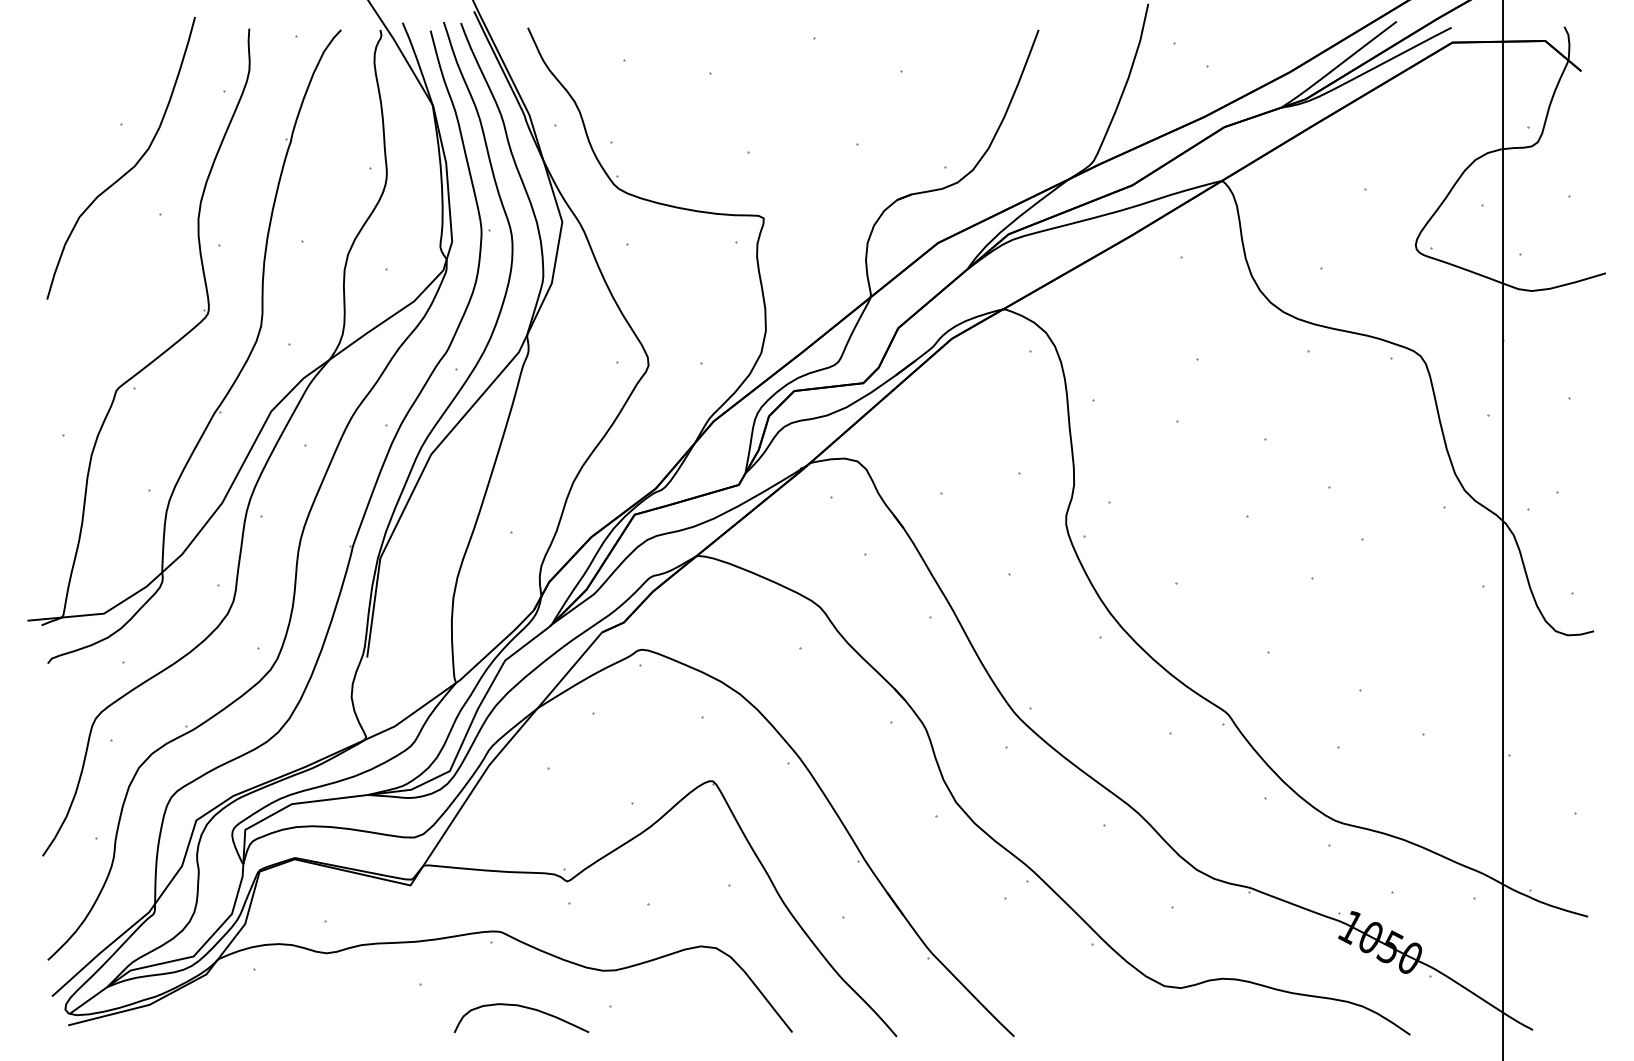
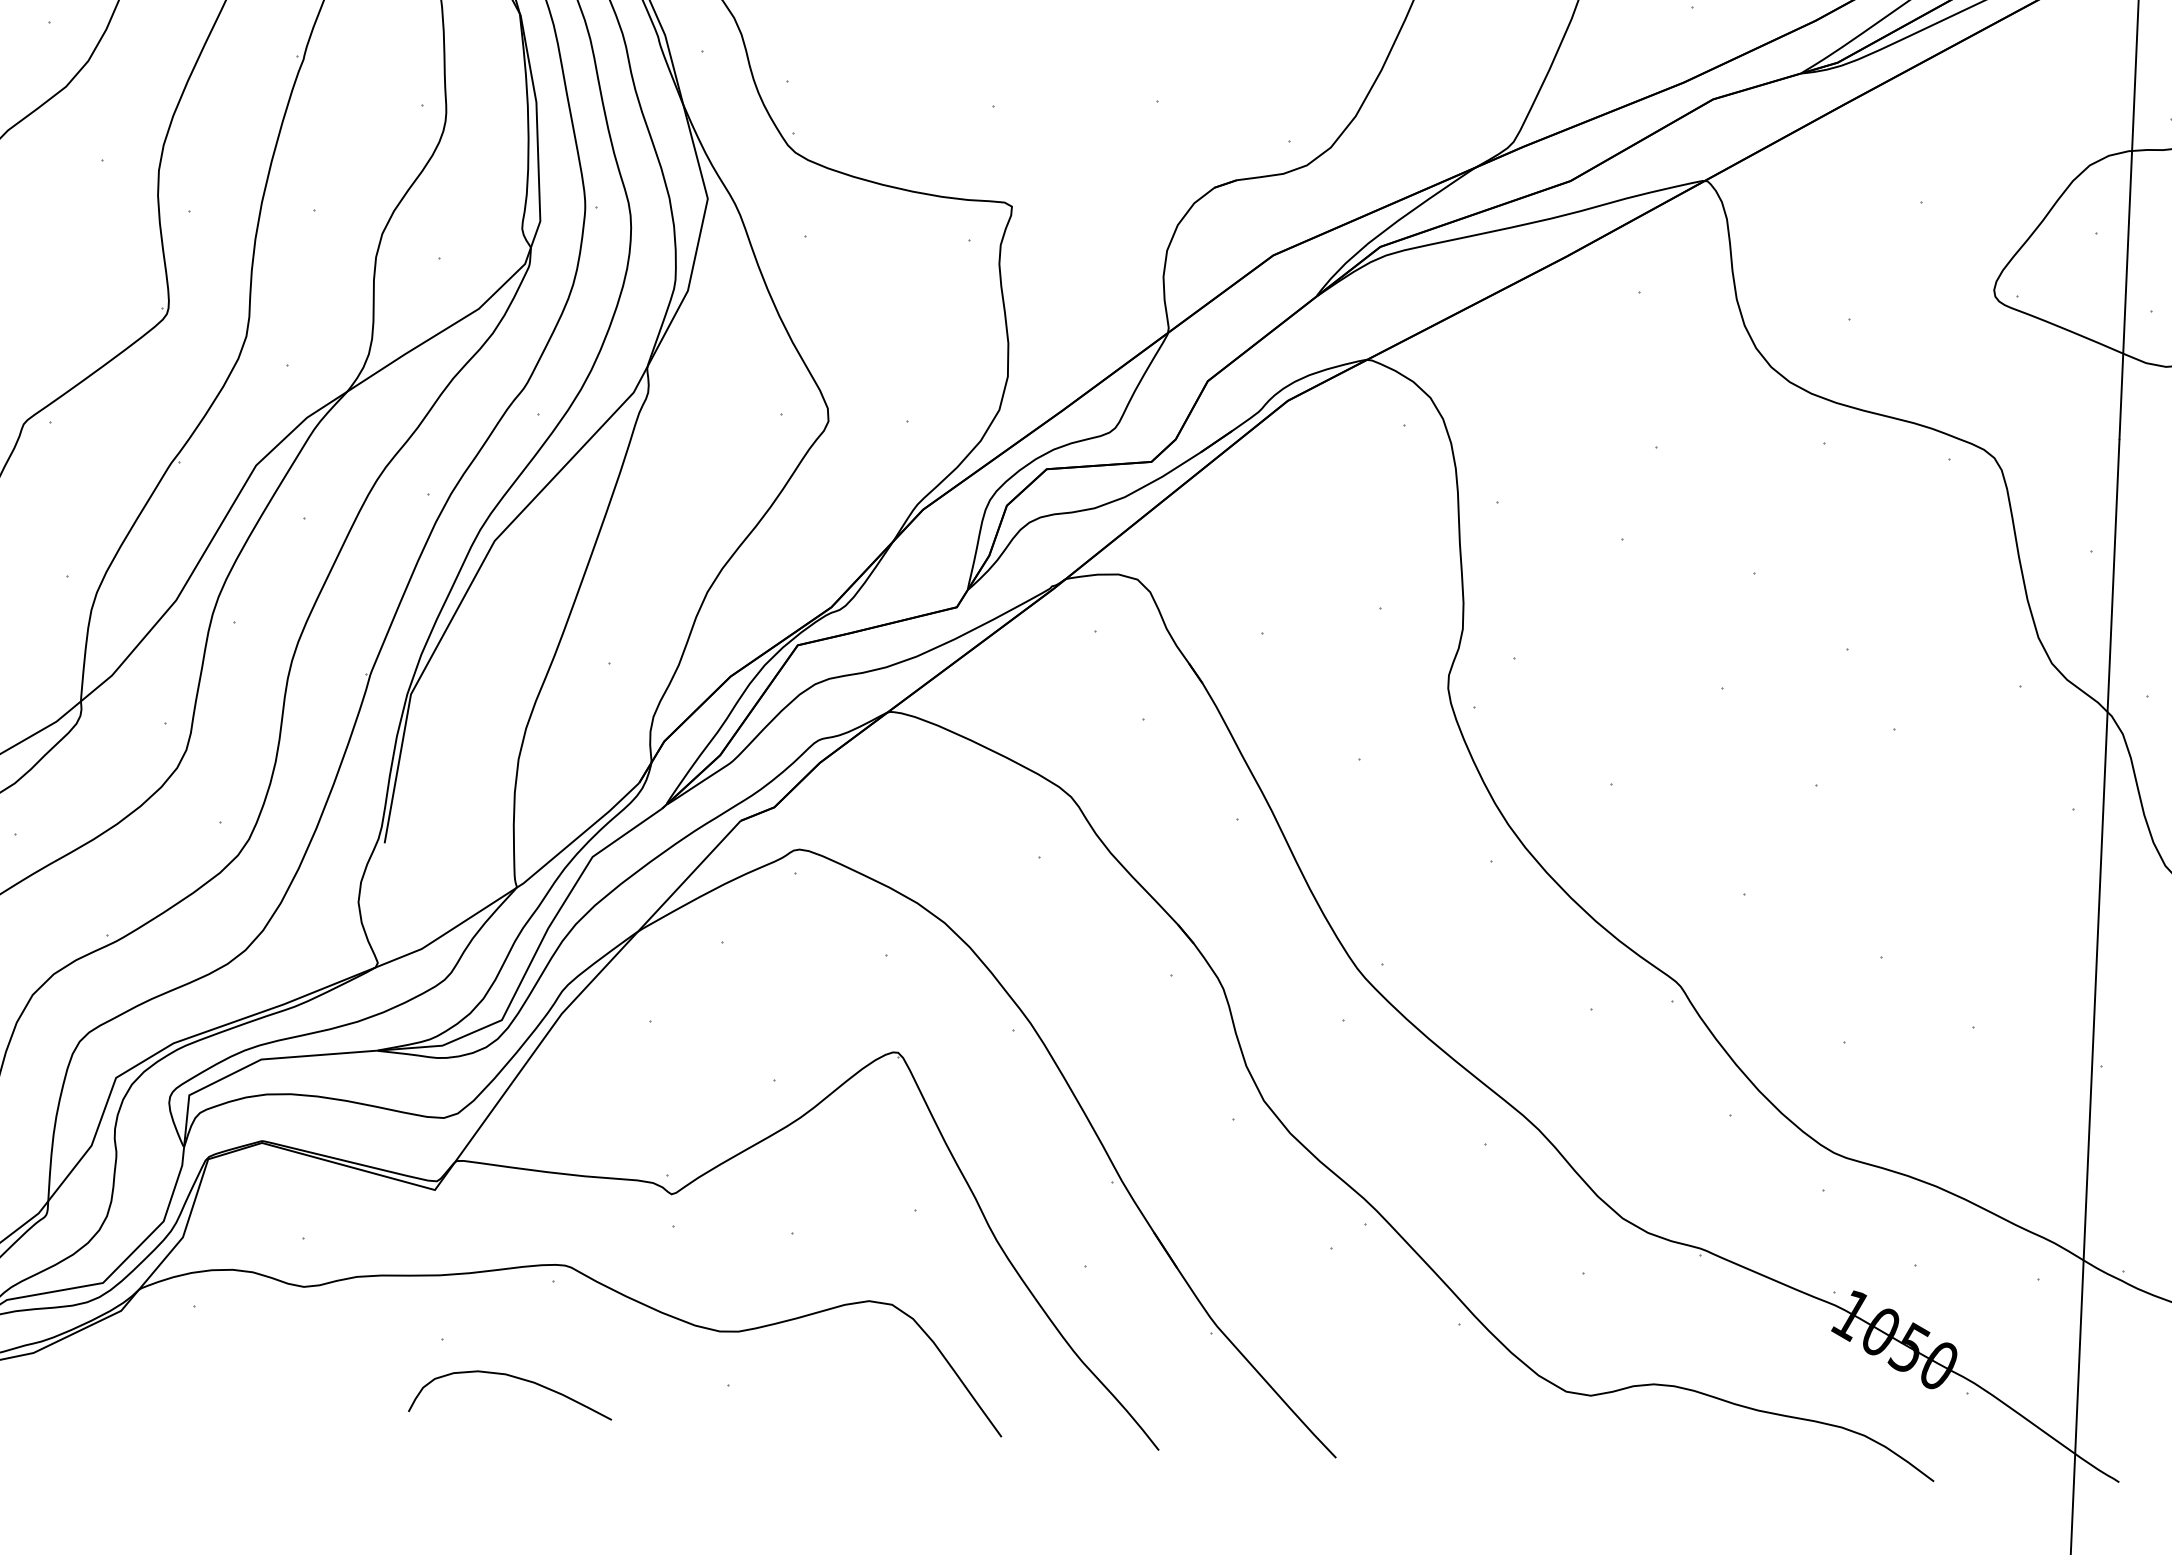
curve: (525, 1008) -> (517, 1379), moved

